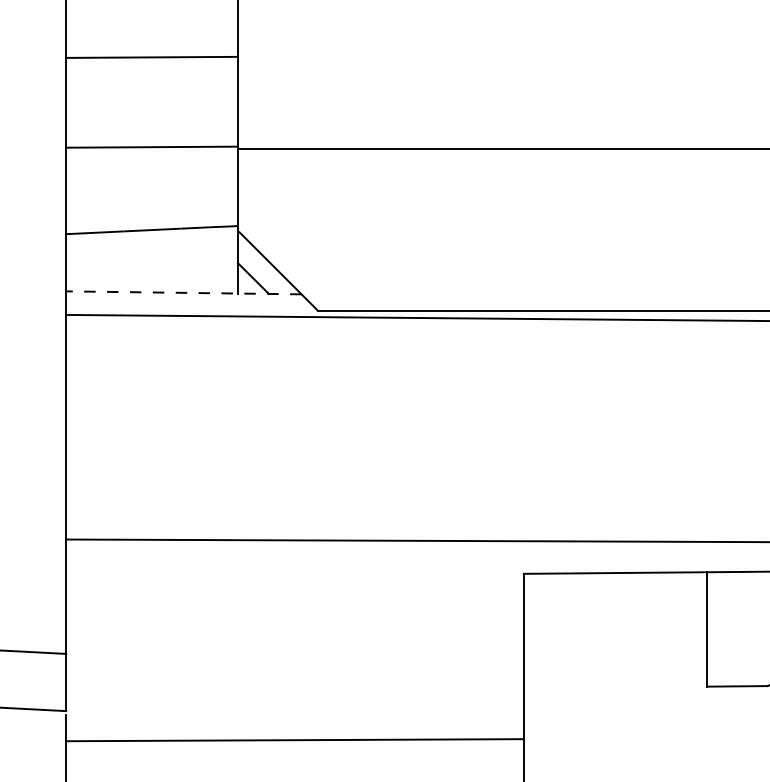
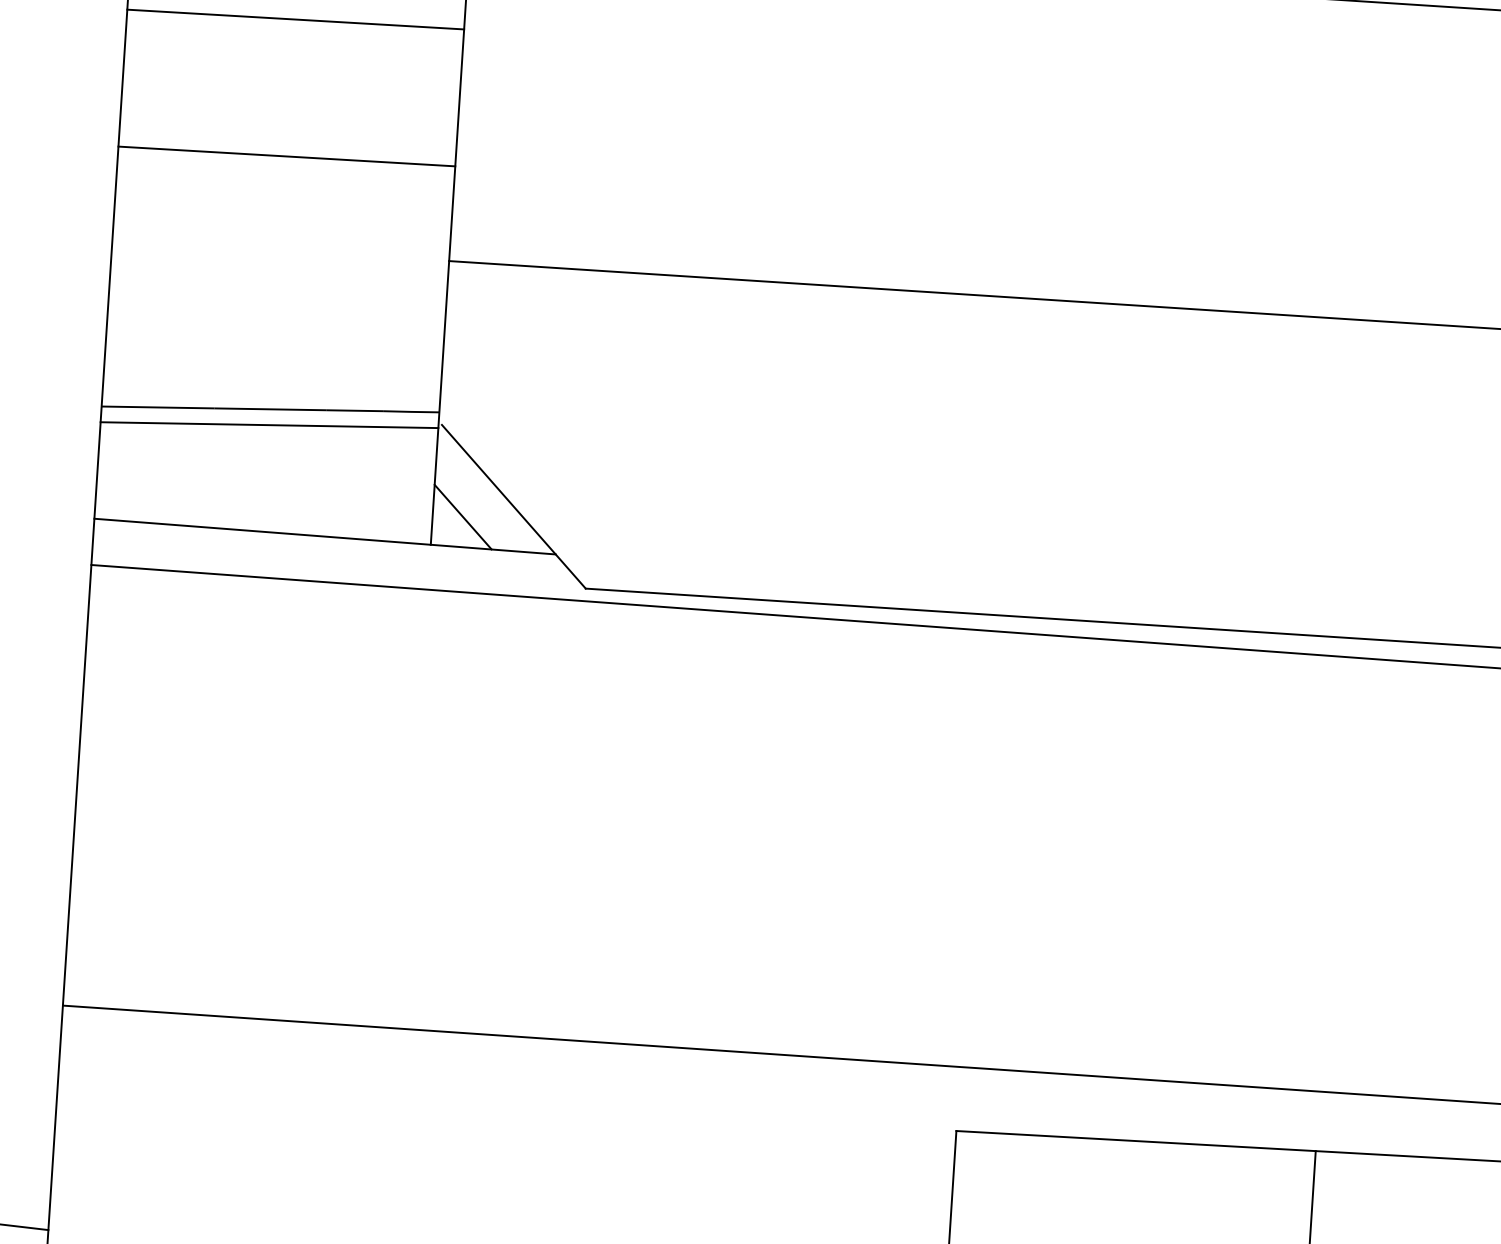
line: (151, 56) -> (294, 17), moved
line: (151, 146) -> (285, 155), moved
line: (151, 238) -> (268, 425), added
line: (183, 292) -> (324, 535), dashed -> solid

